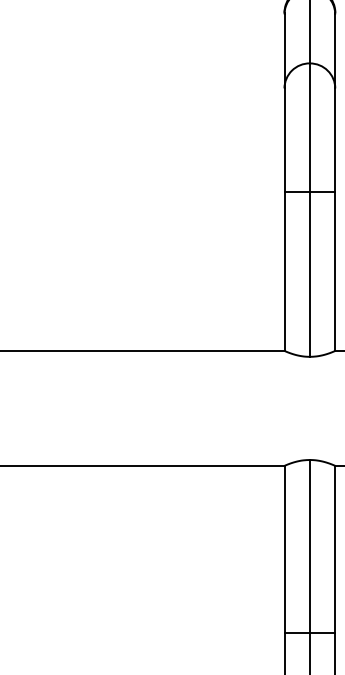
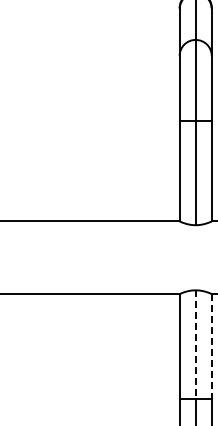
line: (309, 547) -> (195, 345), solid -> dashed
line: (334, 548) -> (211, 346), solid -> dashed

